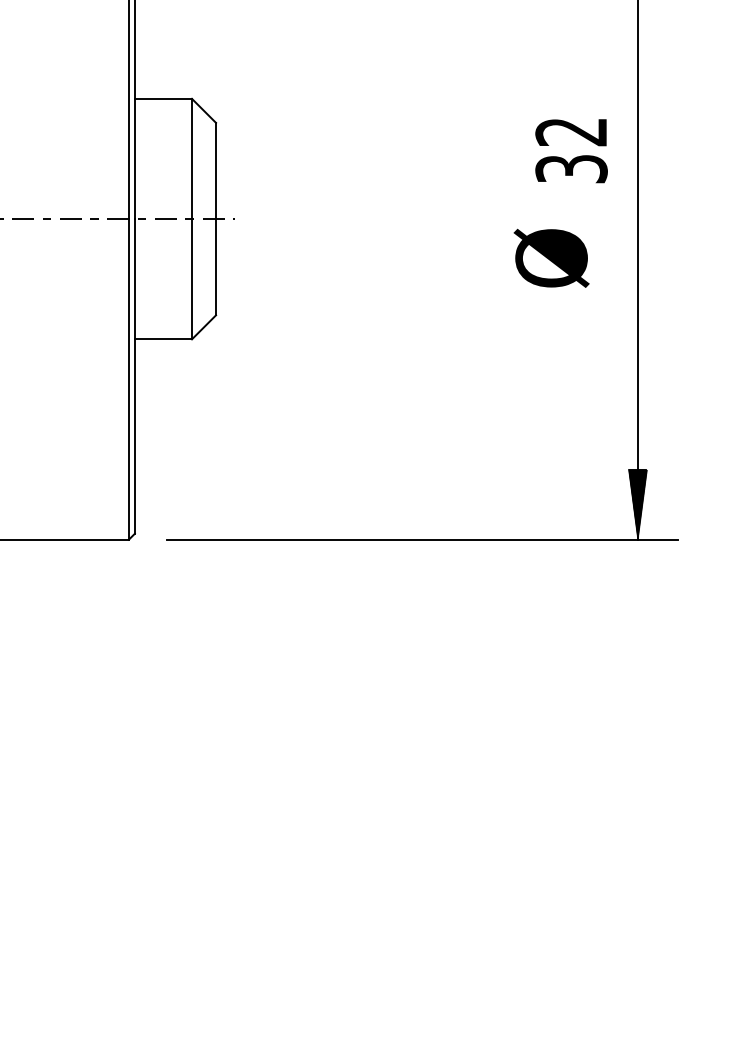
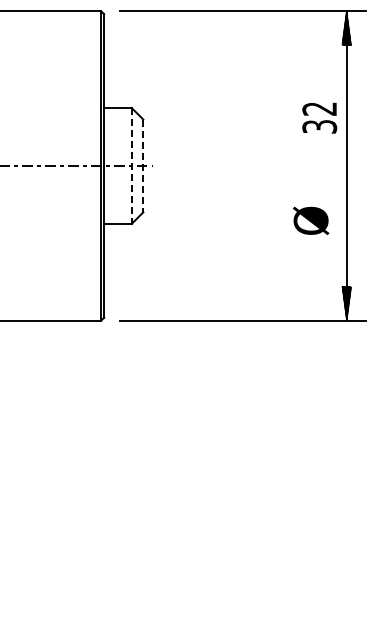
text: (571, 149) -> (319, 117), moved
line: (191, 218) -> (131, 165), solid -> dashed
line: (216, 220) -> (143, 166), solid -> dashed
text: (552, 257) -> (311, 220), moved

